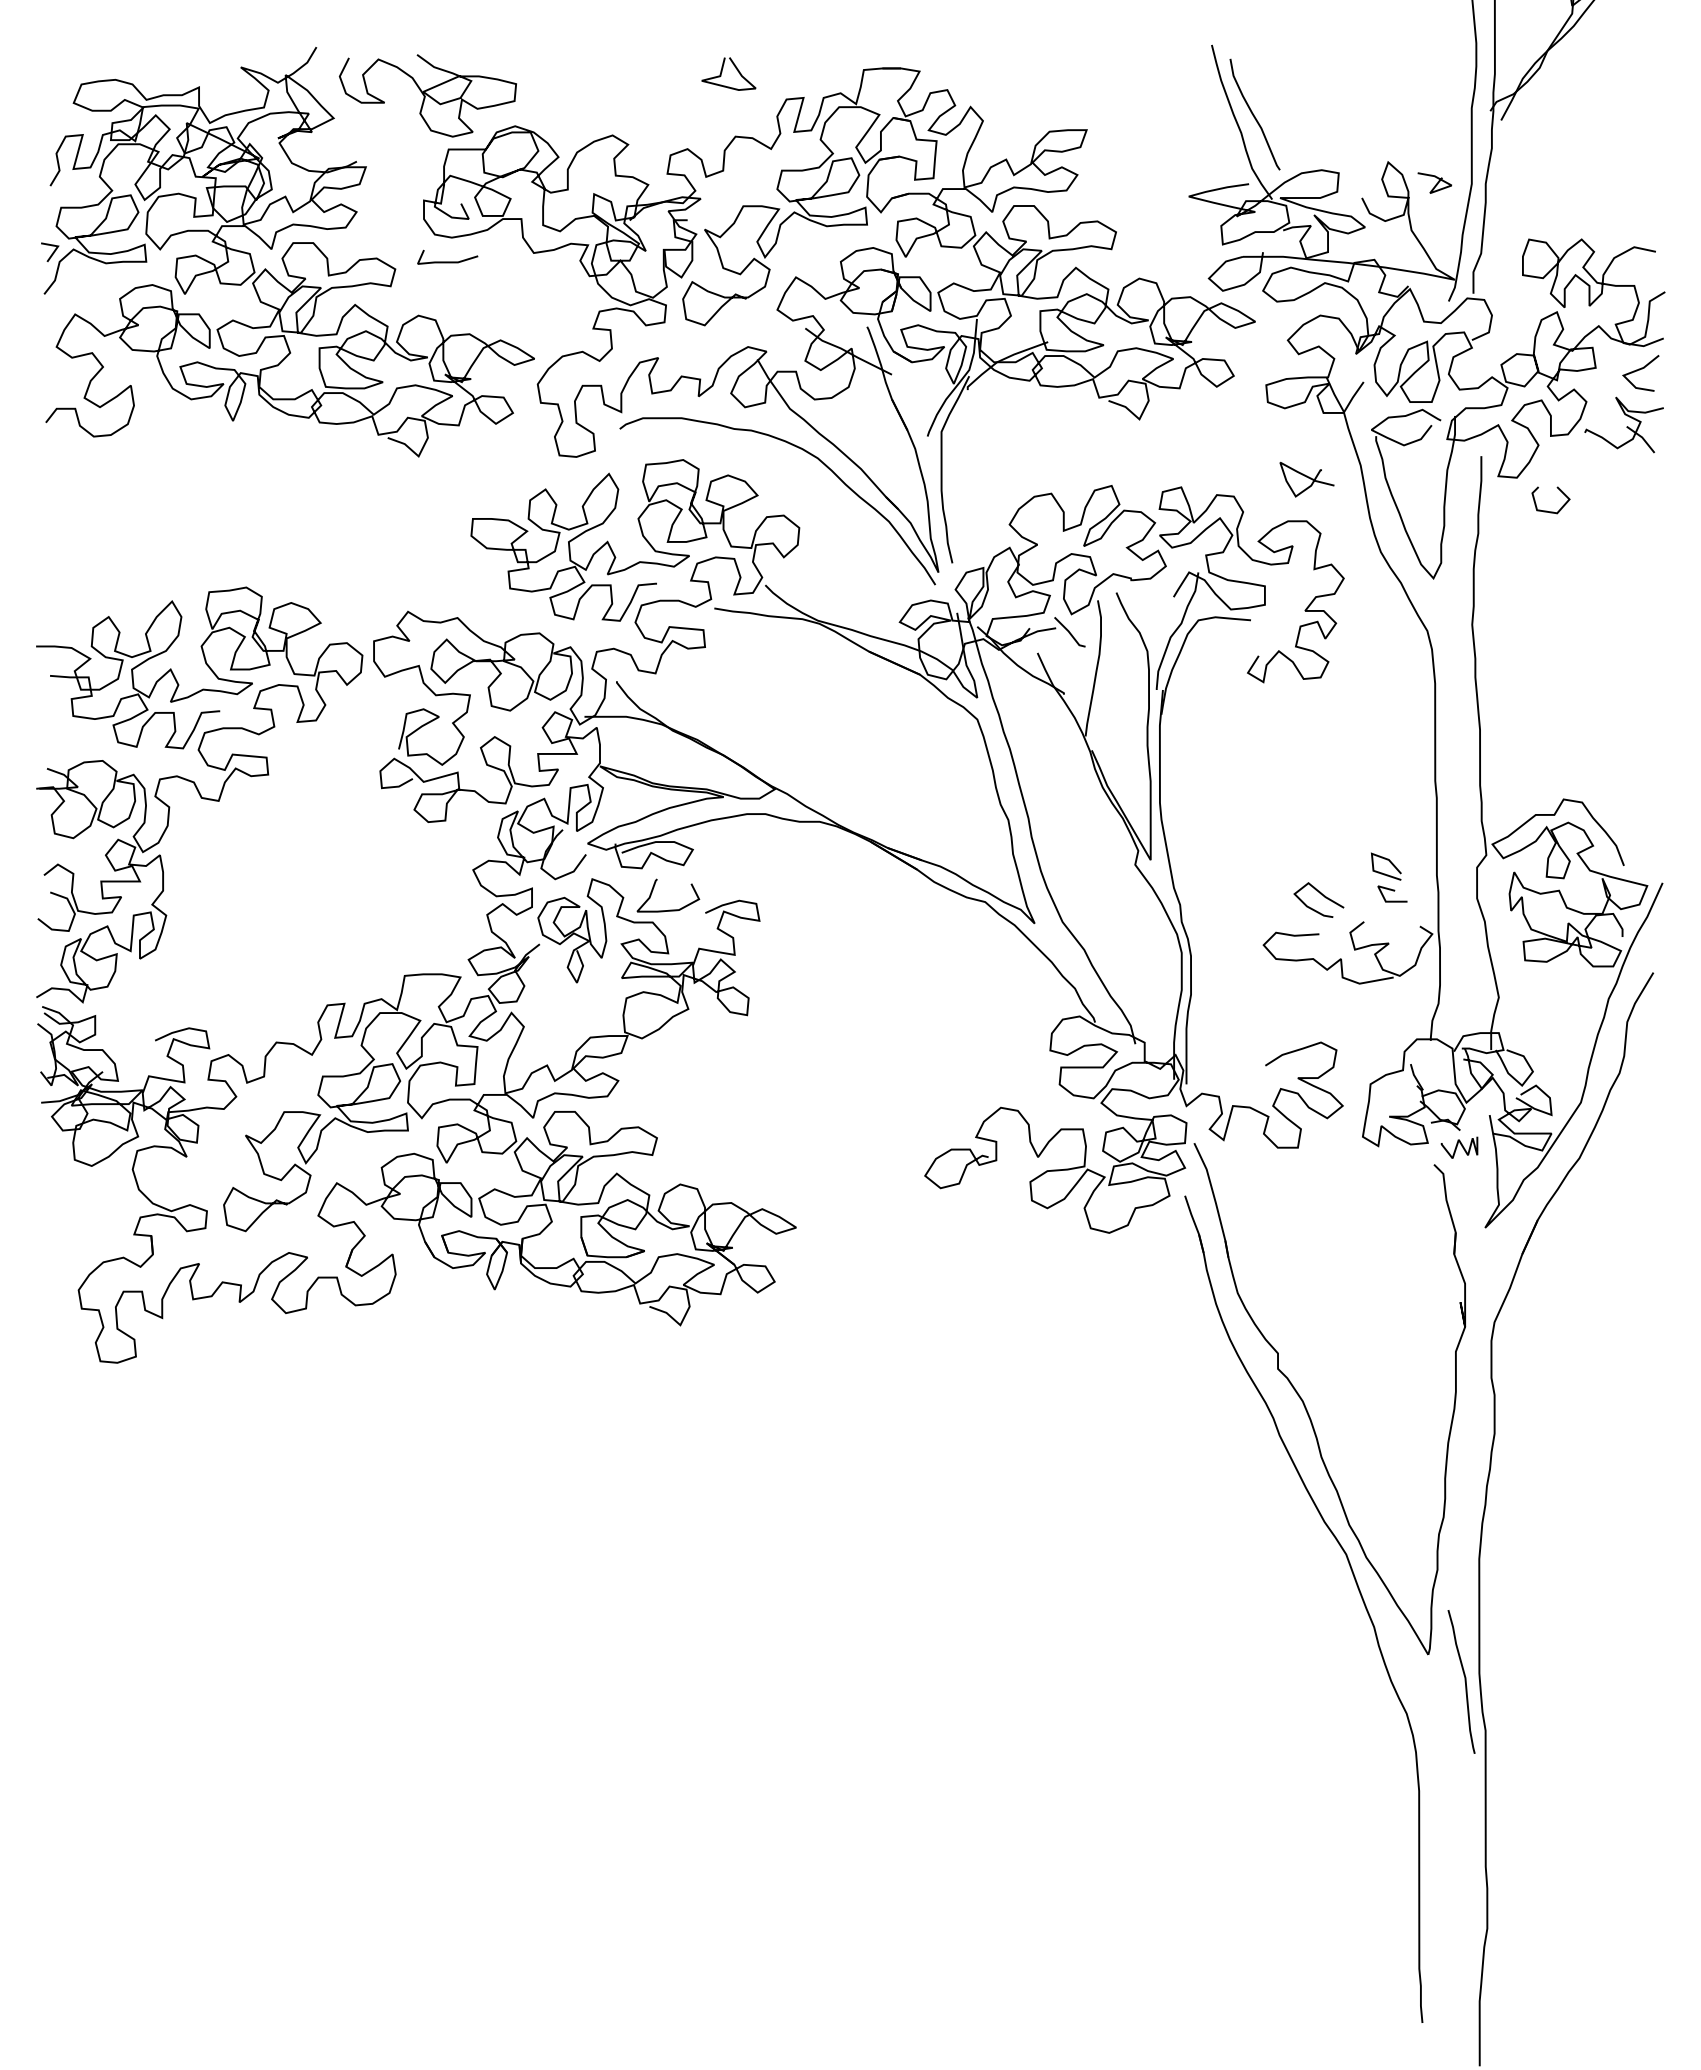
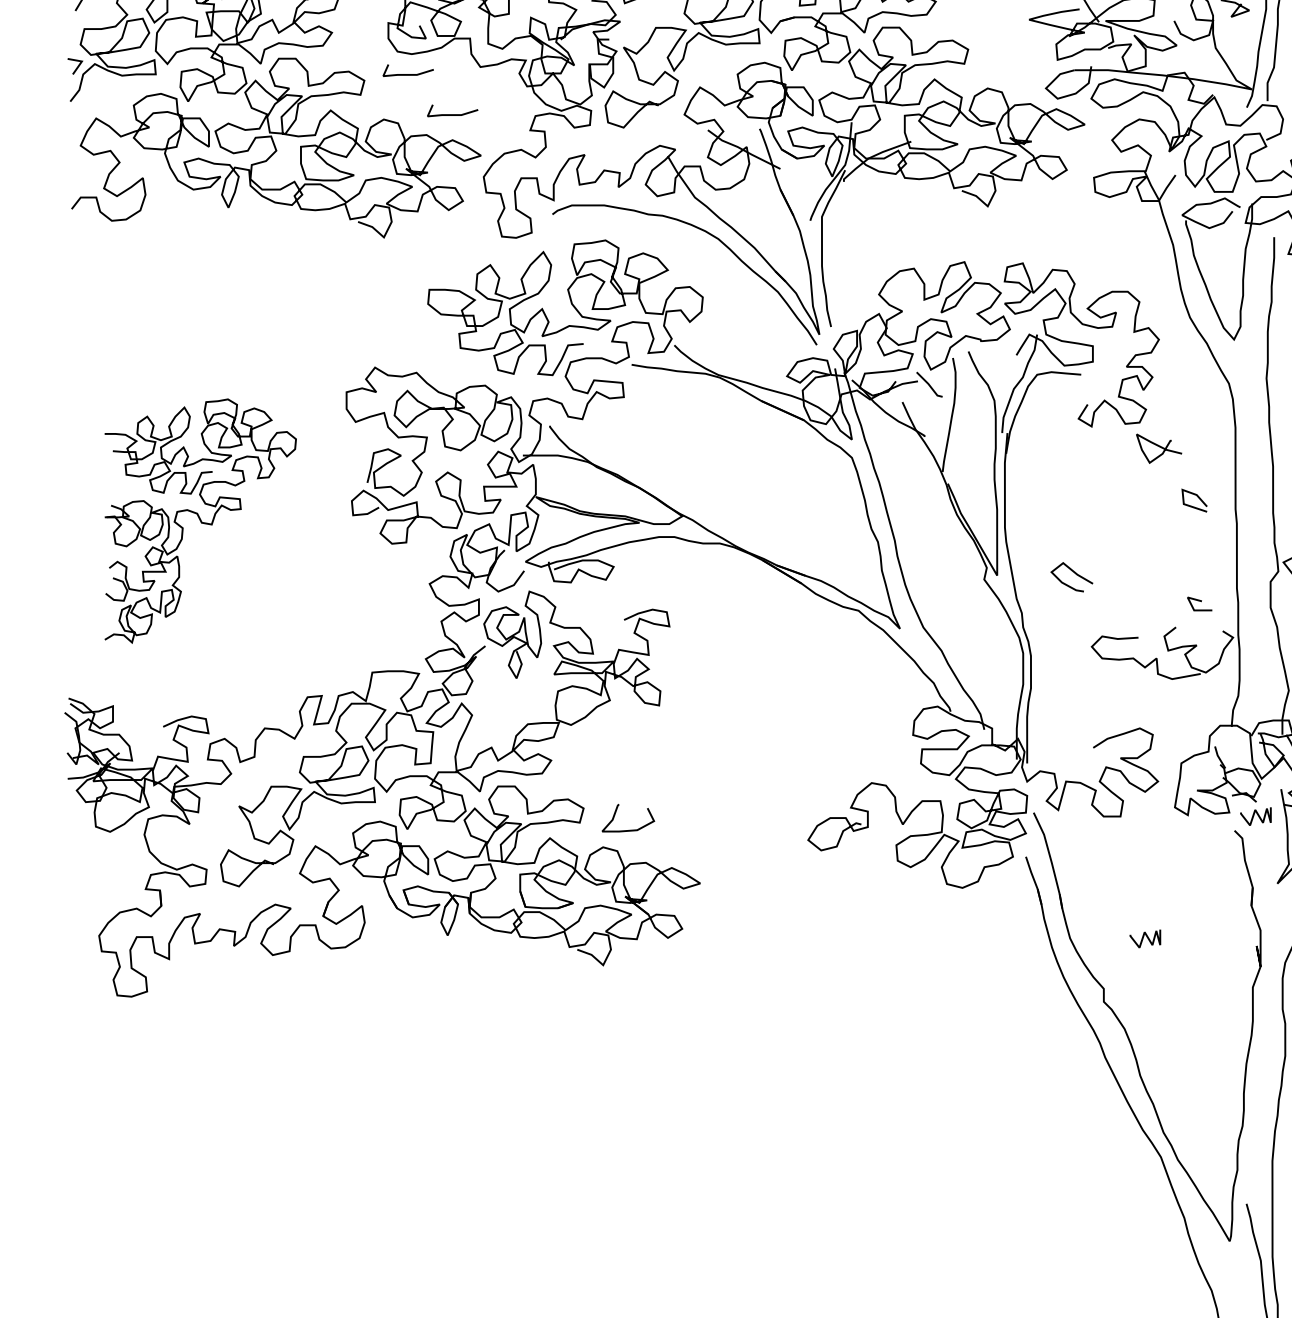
line: (500, 309) -> (452, 114), added
curve: (1306, 477) -> (1158, 446), moved
part: (199, 794) -> (200, 520), size x0.7
line: (1389, 862) -> (1197, 497), moved
curve: (1321, 895) -> (1074, 573), moved
curve: (669, 909) -> (629, 829), moved
curve: (1325, 1293) -> (1143, 938), added

